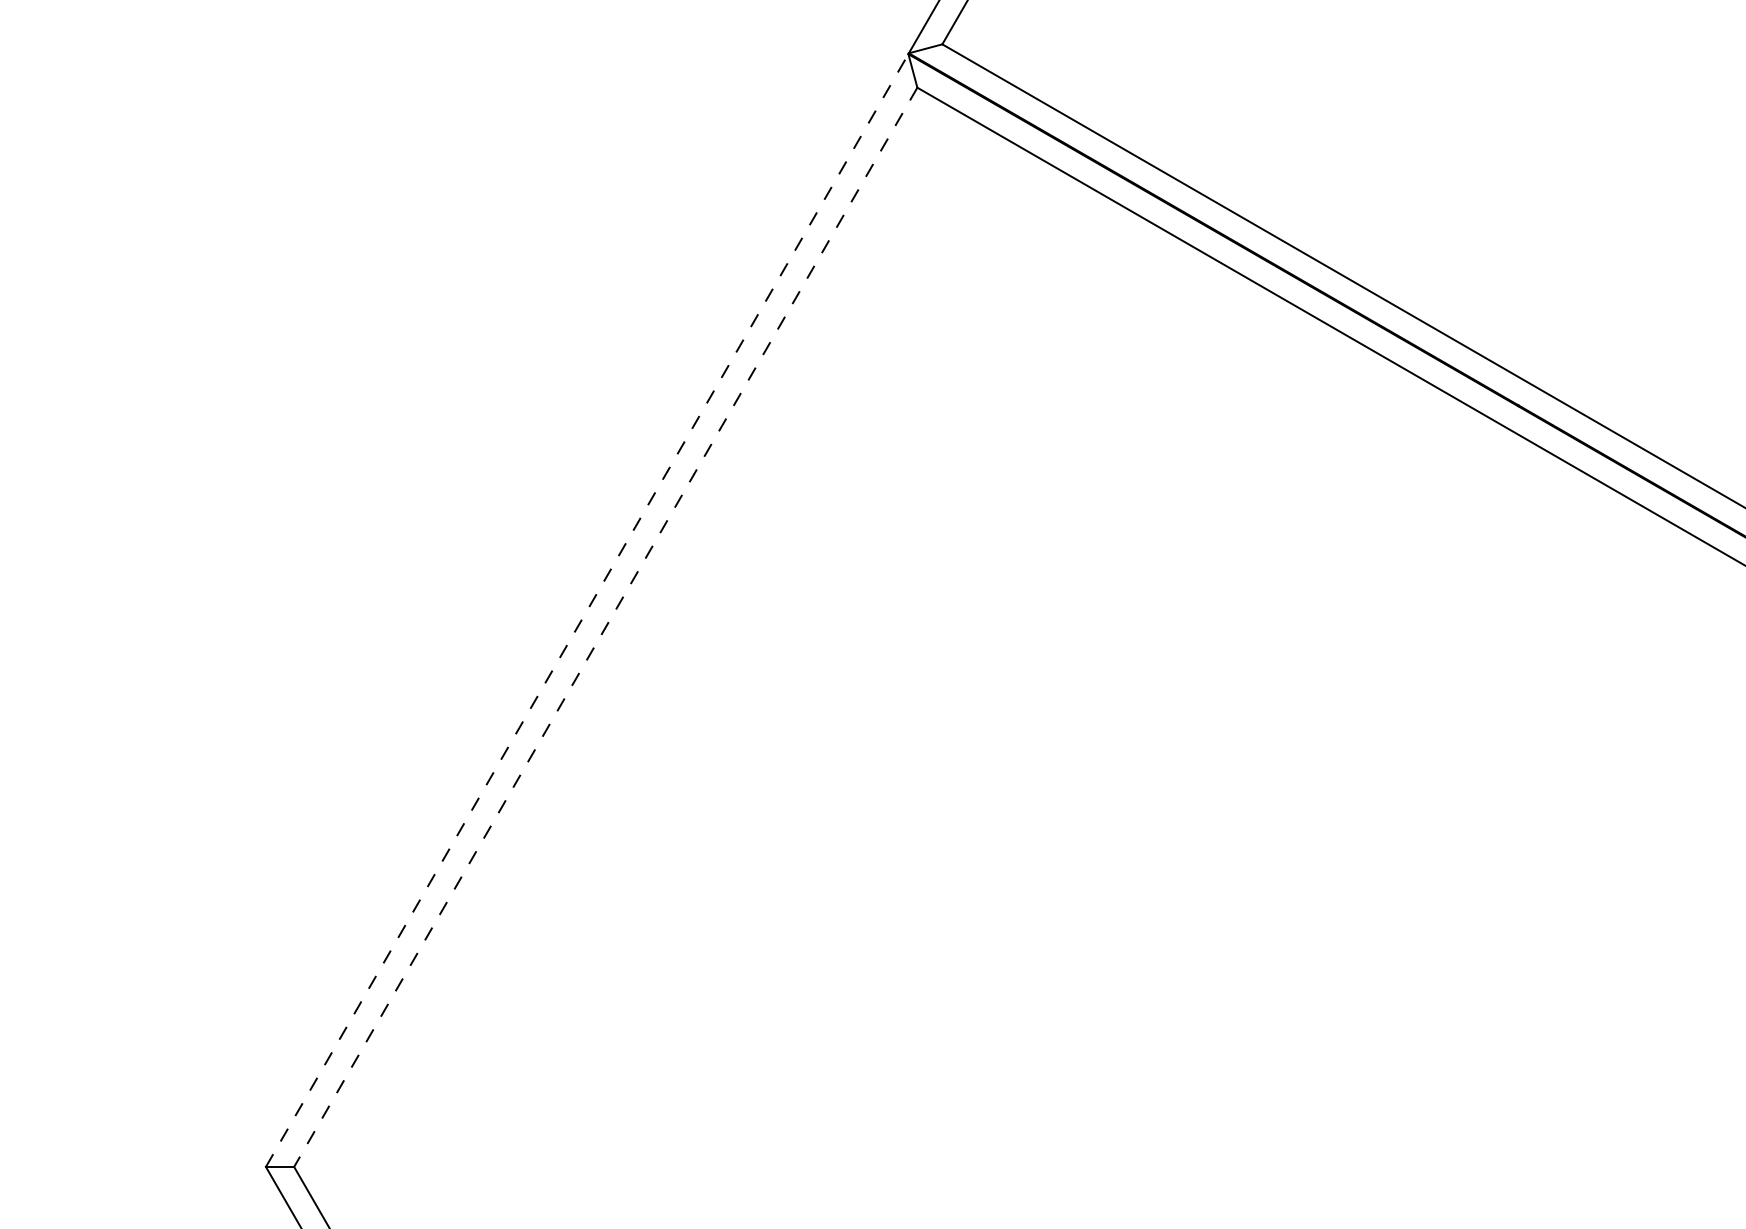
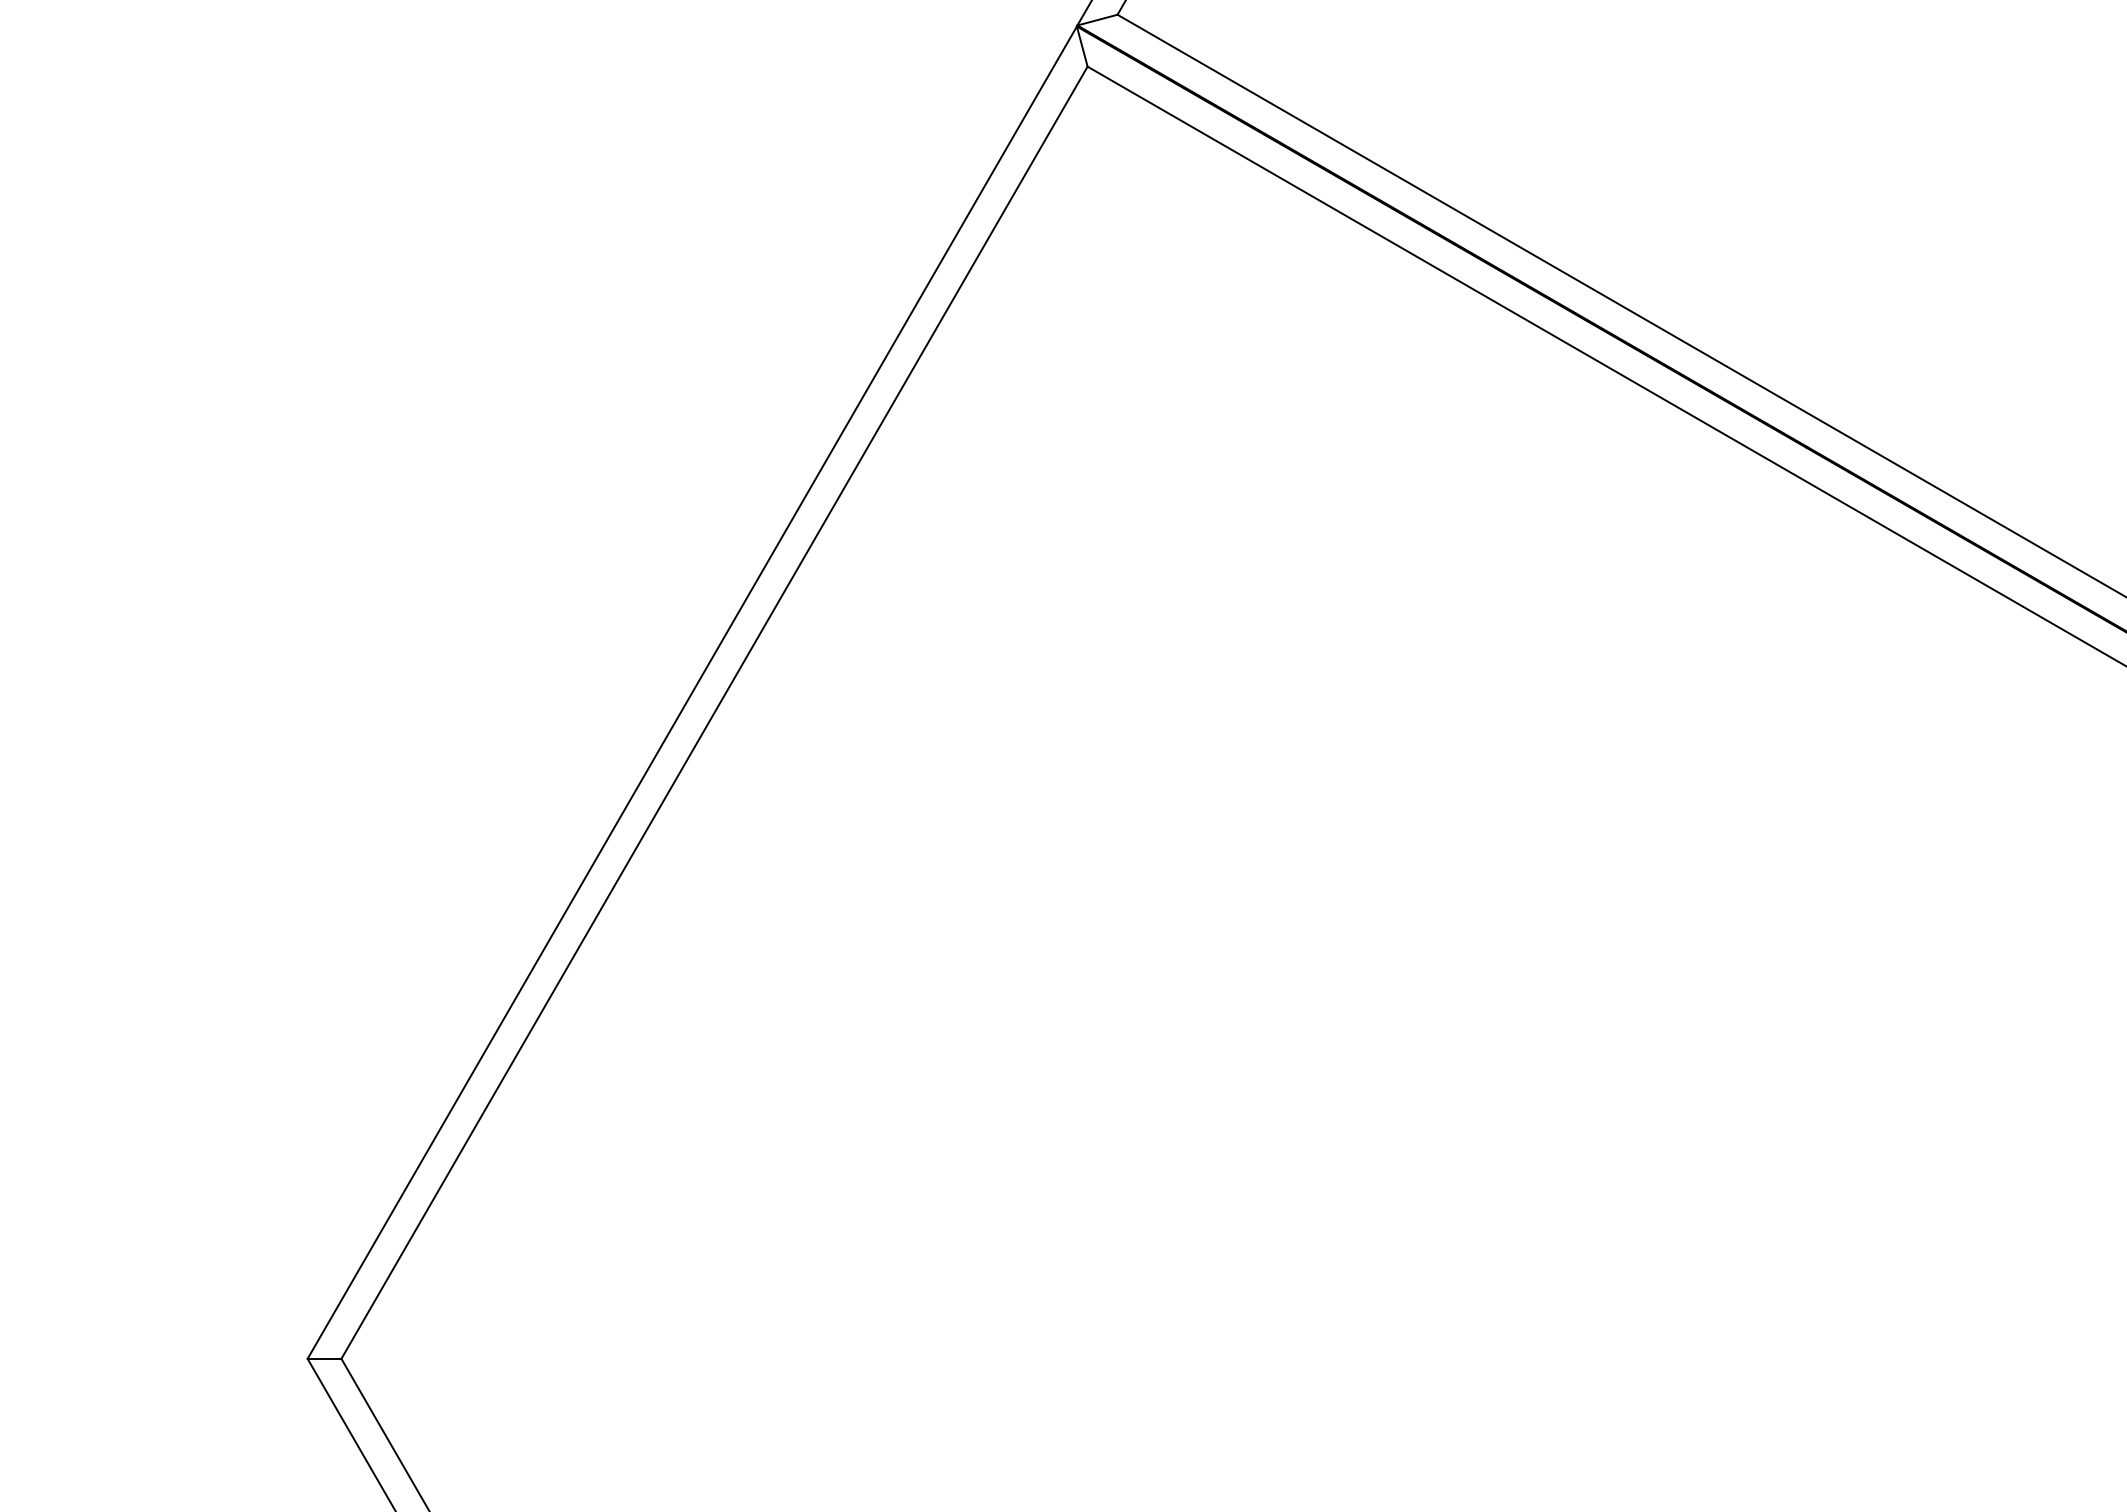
line: (587, 610) -> (692, 692), dashed -> solid
line: (605, 627) -> (714, 713), dashed -> solid

